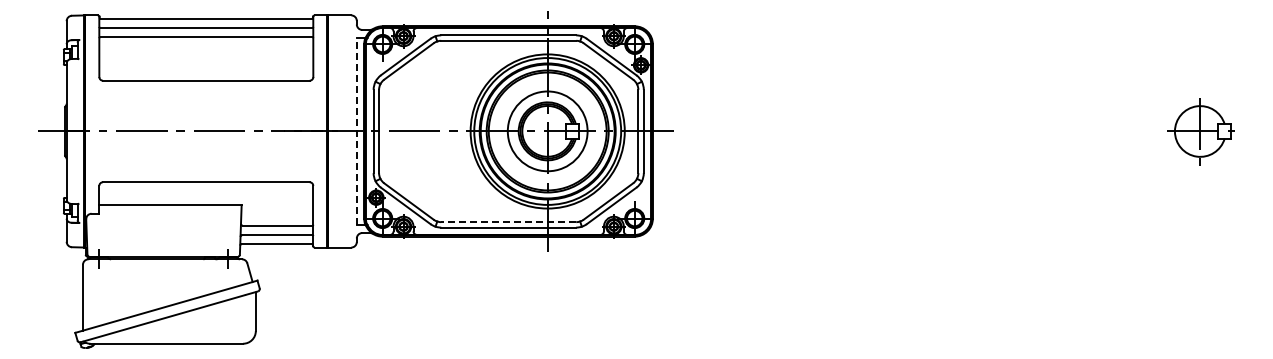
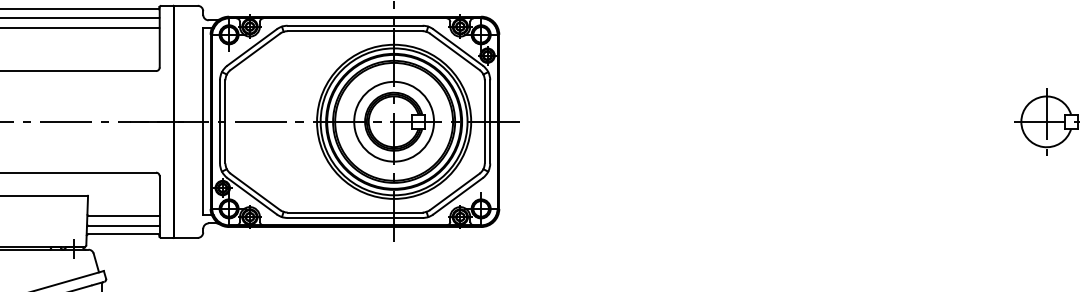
line: (356, 130) -> (202, 120), dashed -> solid
line: (508, 222) -> (354, 212), dashed -> solid

